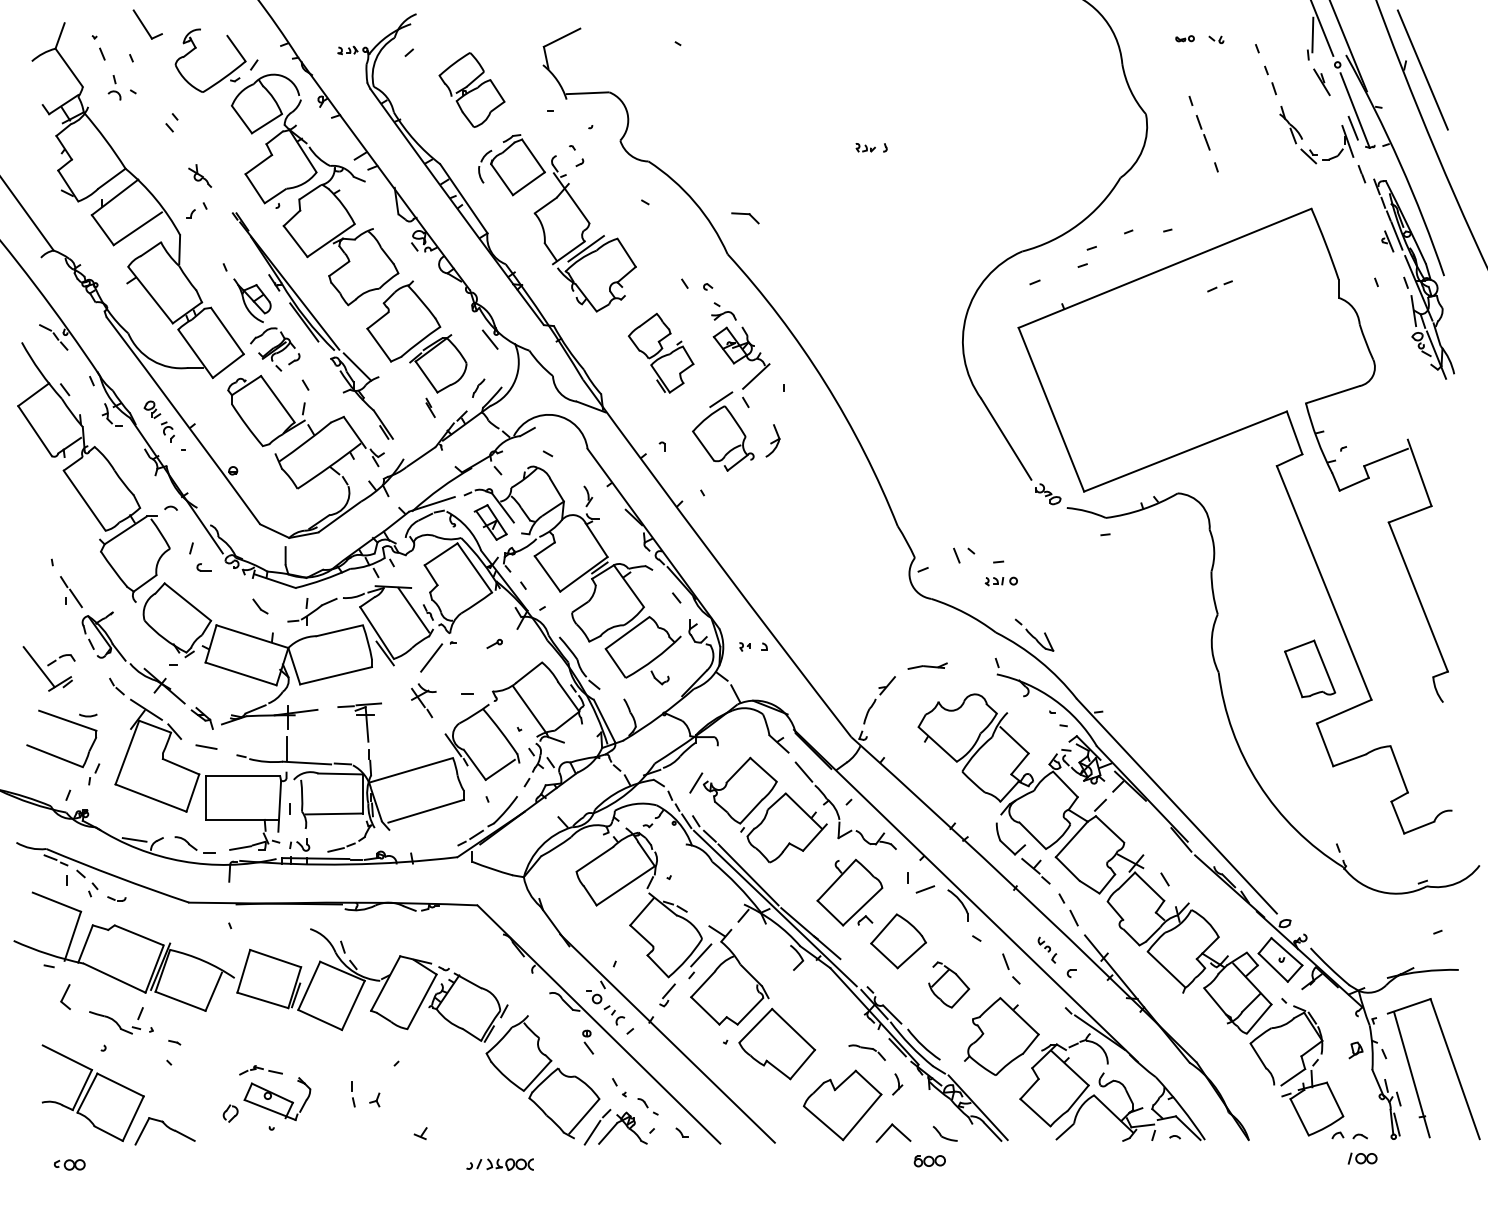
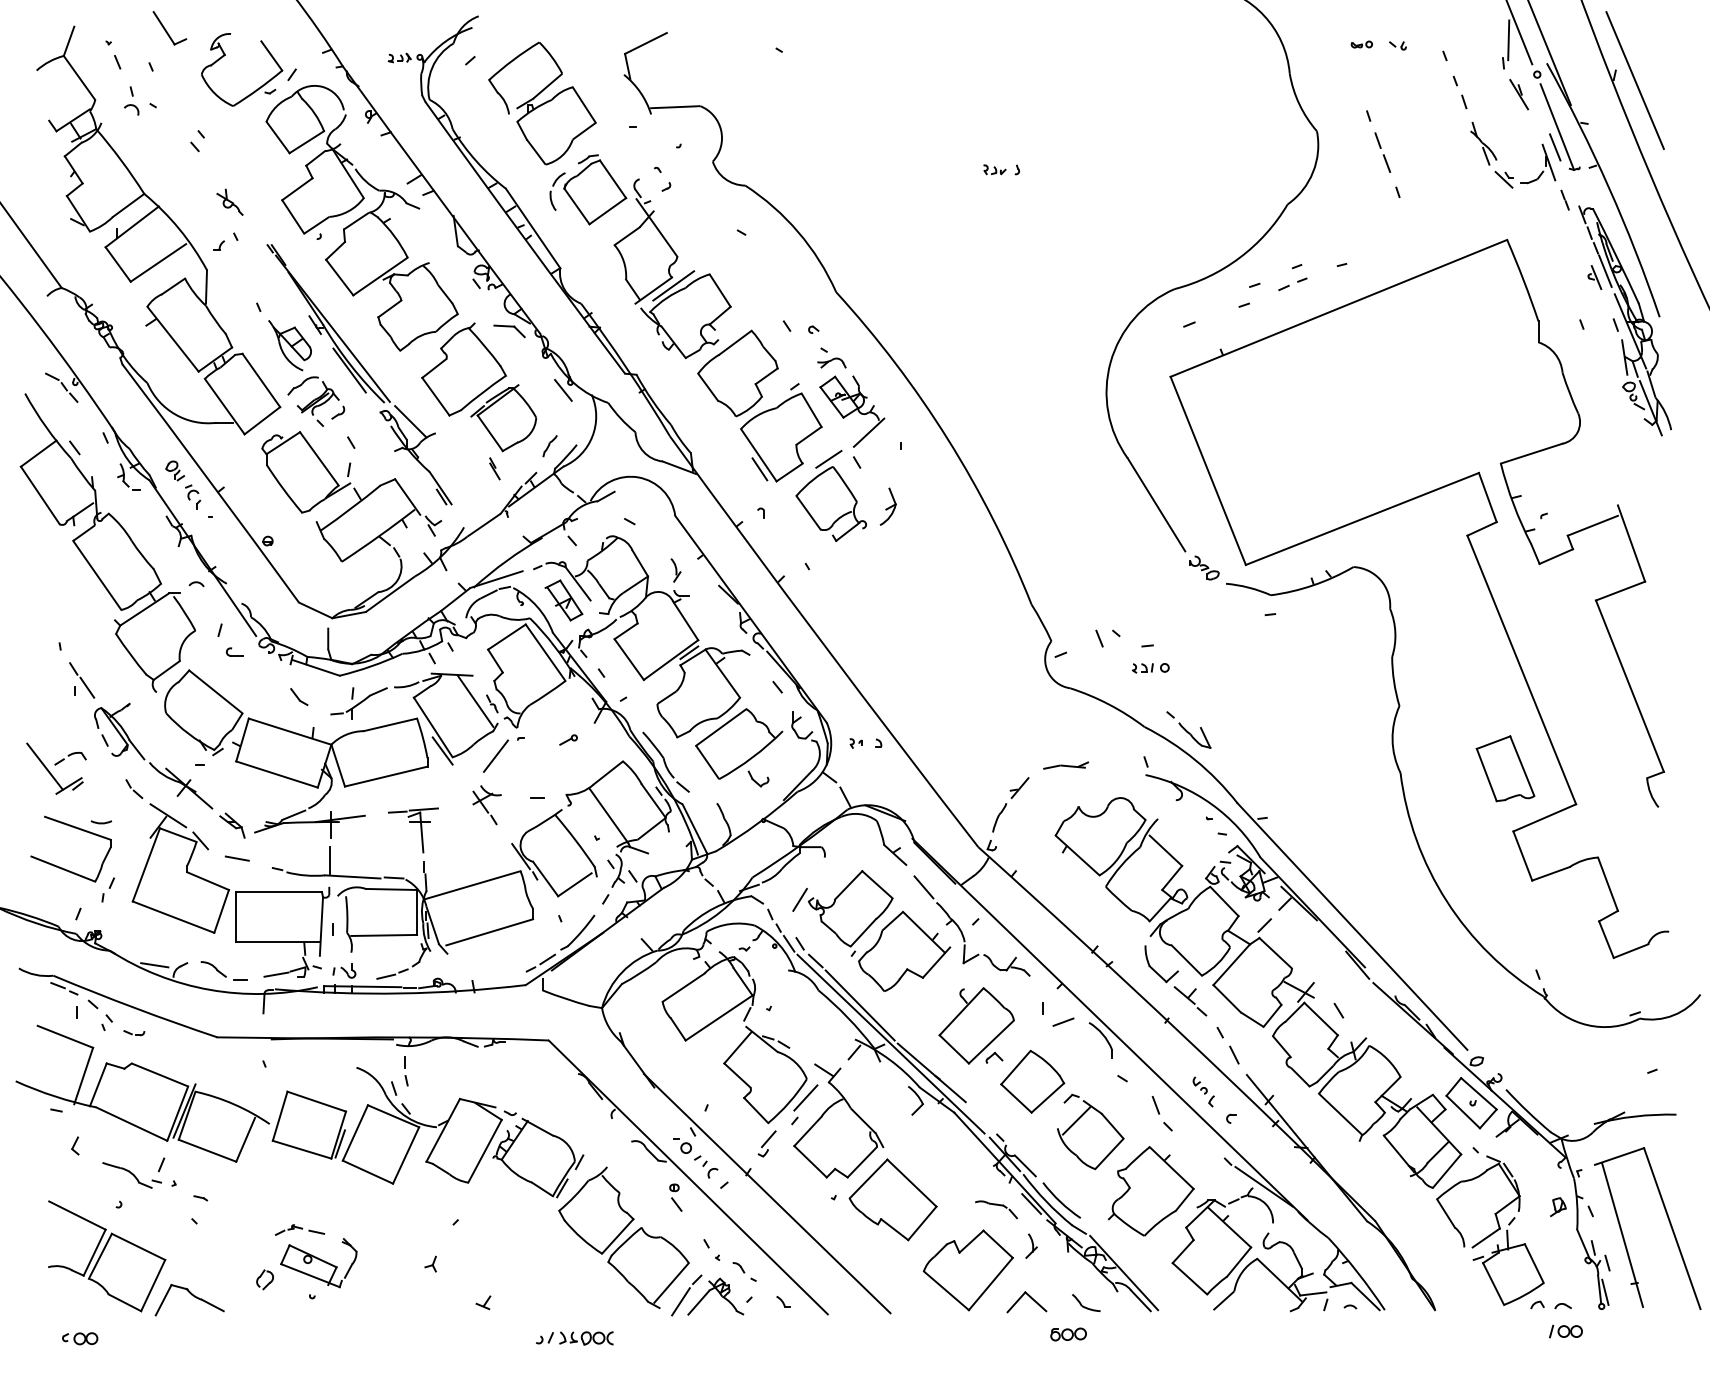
part: (471, 89) -> (541, 102), size x1.43
part: (745, 218) -> (509, 331), moved
part: (1219, 286) -> (1292, 284), moved
part: (660, 352) -> (759, 405), size x1.67
part: (948, 984) -> (1090, 1131), size x1.43
part: (65, 996) -> (75, 1145), size x0.62
part: (353, 1094) -> (406, 1071), moved

